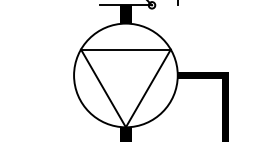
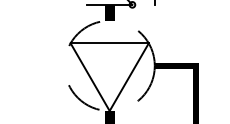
circle: (125, 75) -> (109, 65), solid -> dashed

